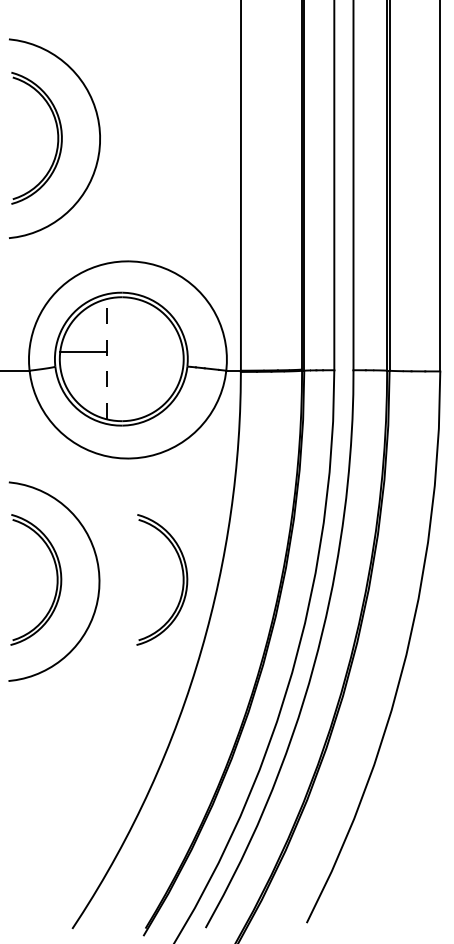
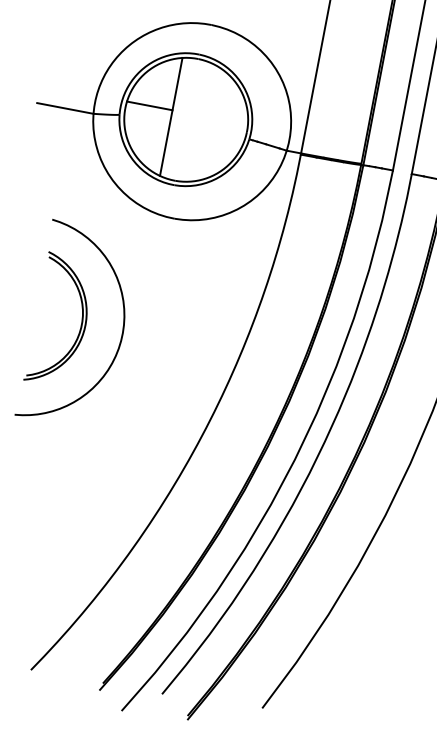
line: (106, 358) -> (171, 116), dashed -> solid
part: (182, 579) -> (204, 347), removed

